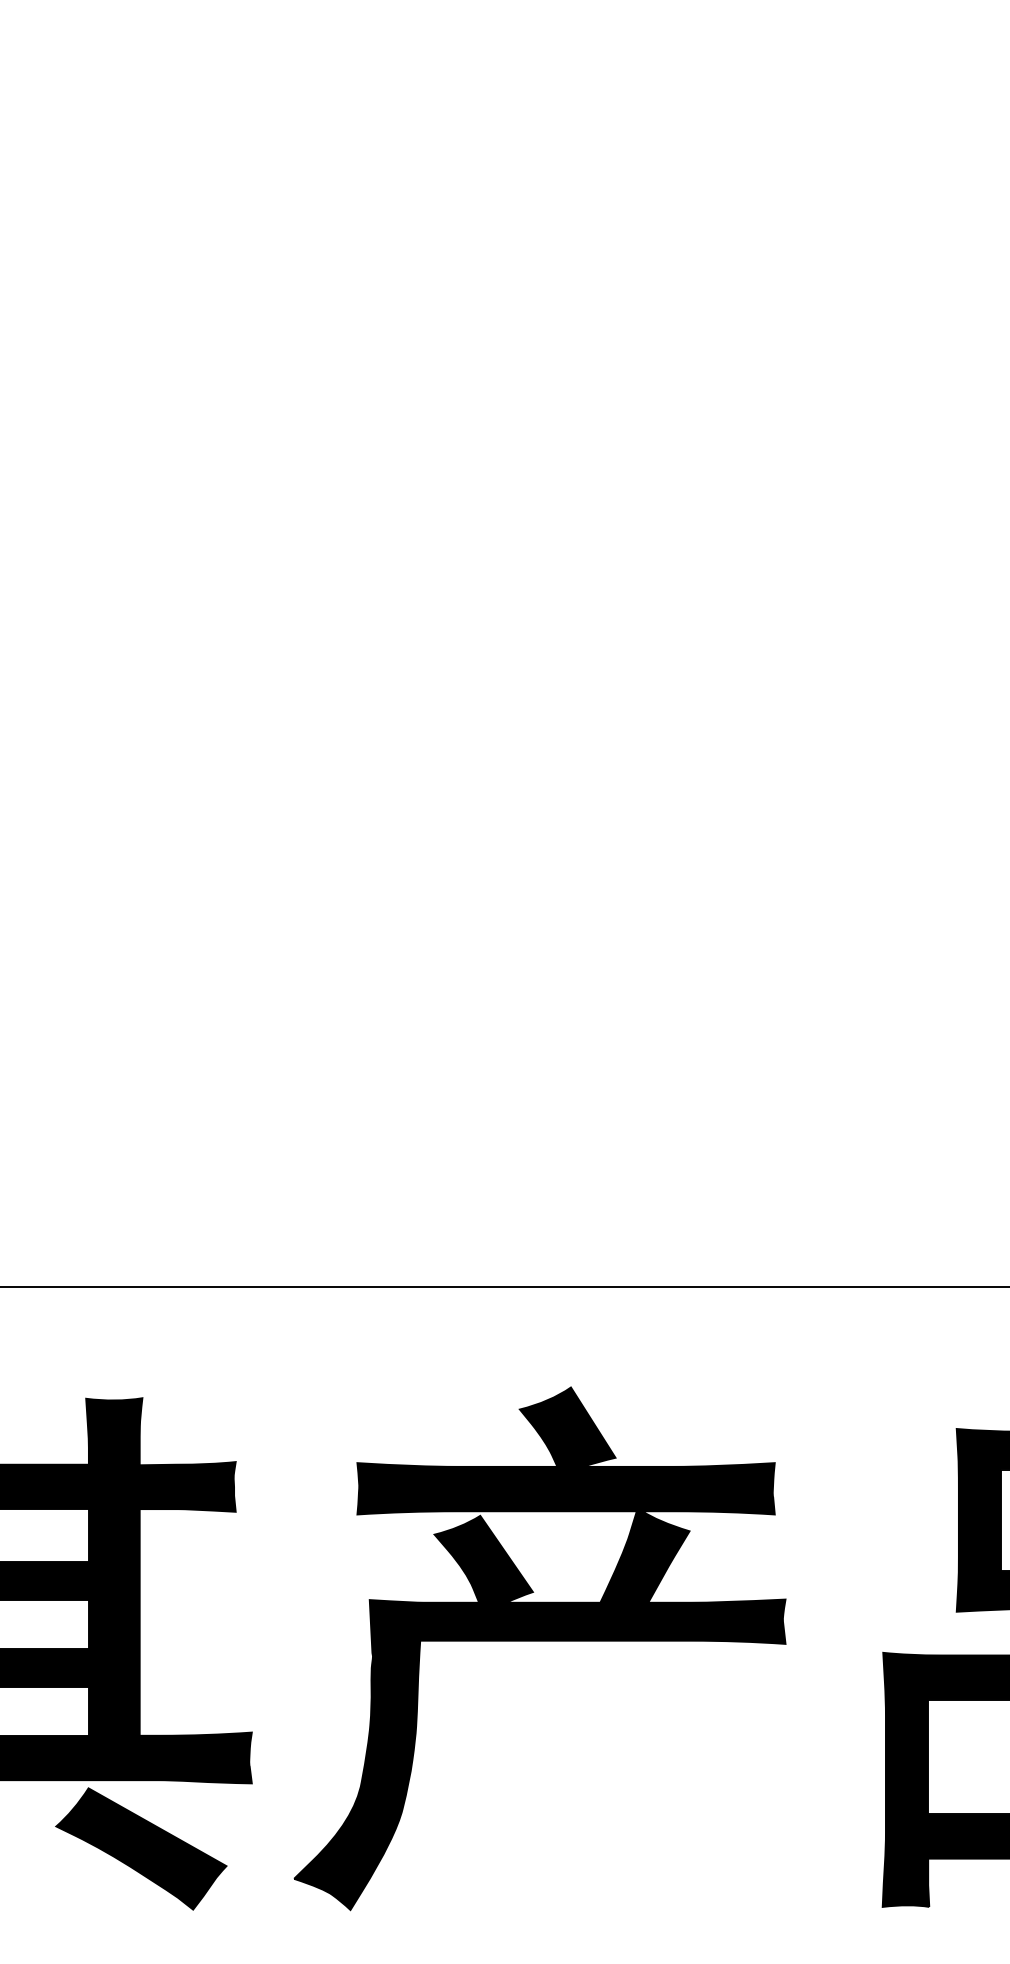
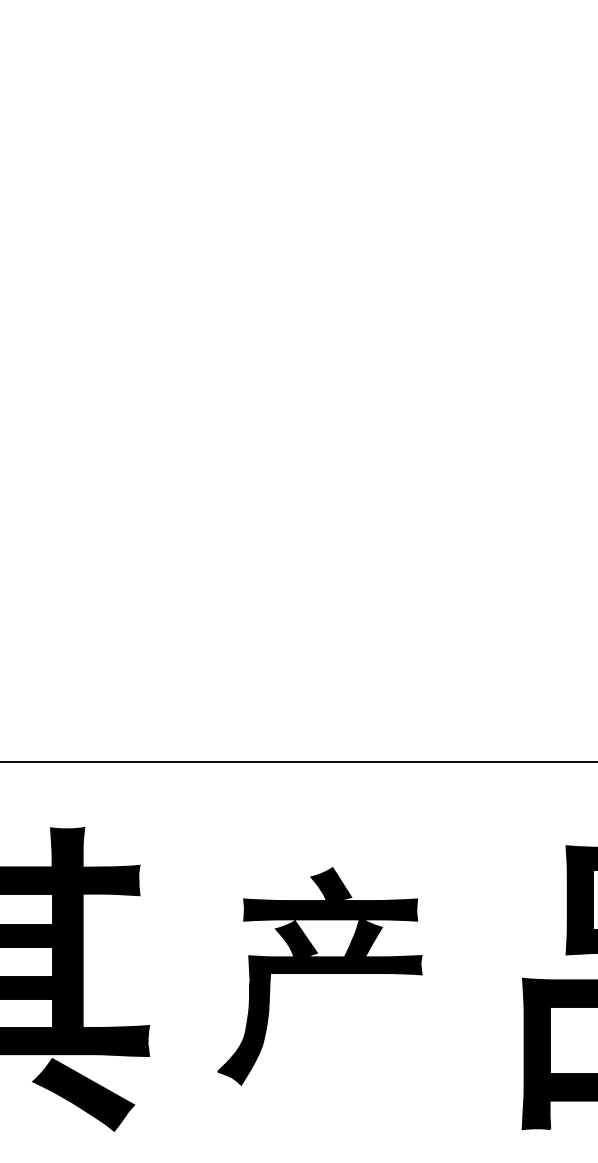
part: (539, 1648) -> (319, 976), size x0.7

